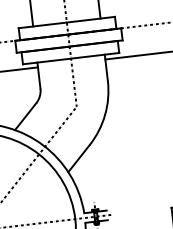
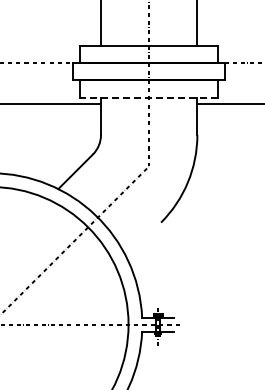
line: (71, 58) -> (149, 97), solid -> dashed
line: (78, 158) -> (143, 239), removed

